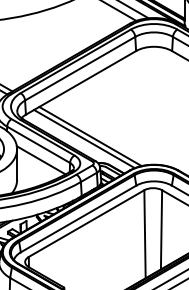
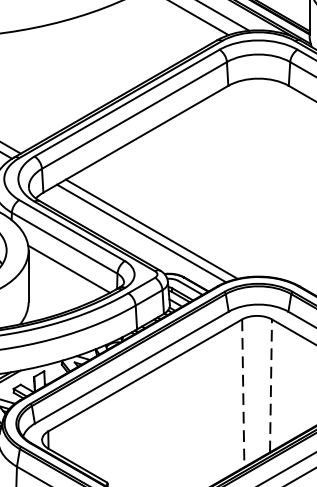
line: (161, 229) -> (270, 385), solid -> dashed
line: (145, 234) -> (244, 393), solid -> dashed

